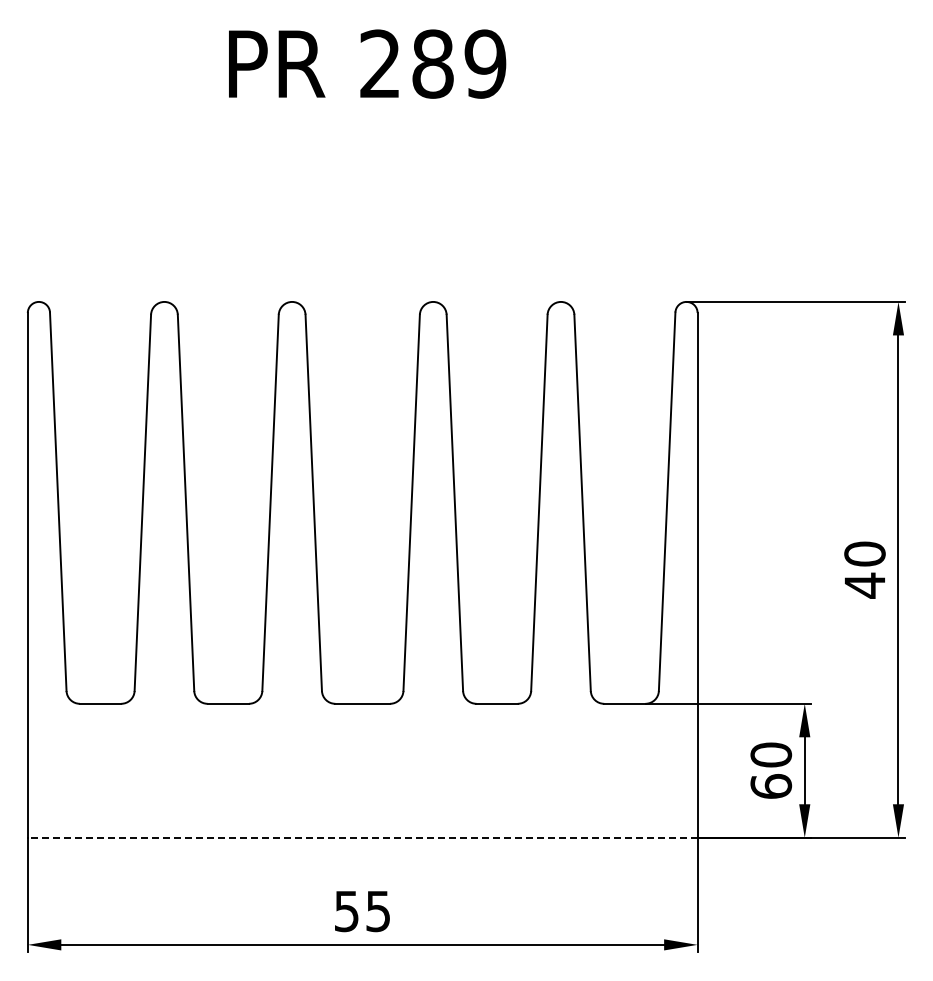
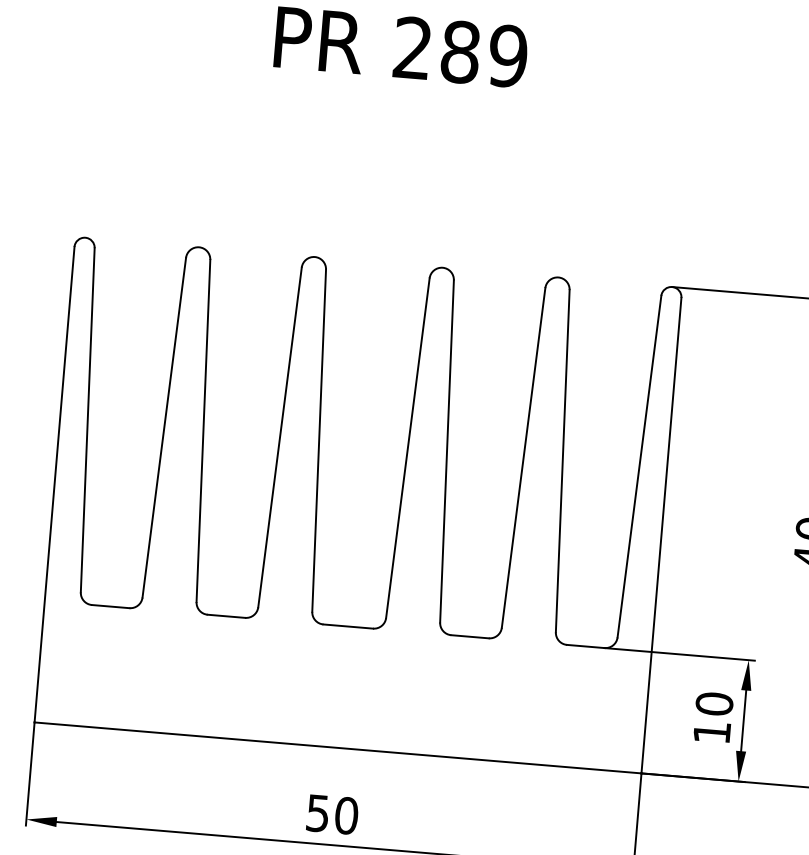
text: (771, 786) -> (712, 732), 60 -> 10
line: (362, 837) -> (337, 747), dashed -> solid
text: (378, 911) -> (346, 815), 55 -> 50

